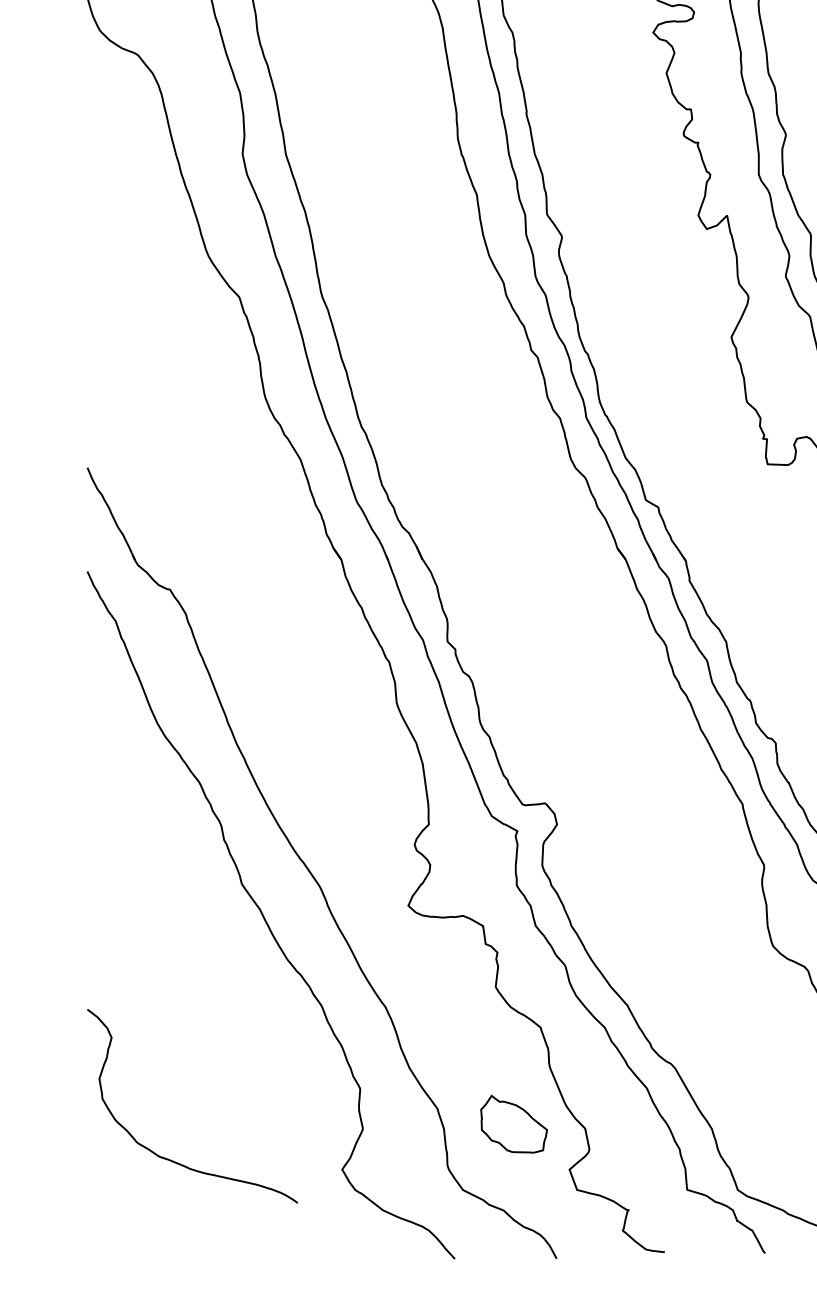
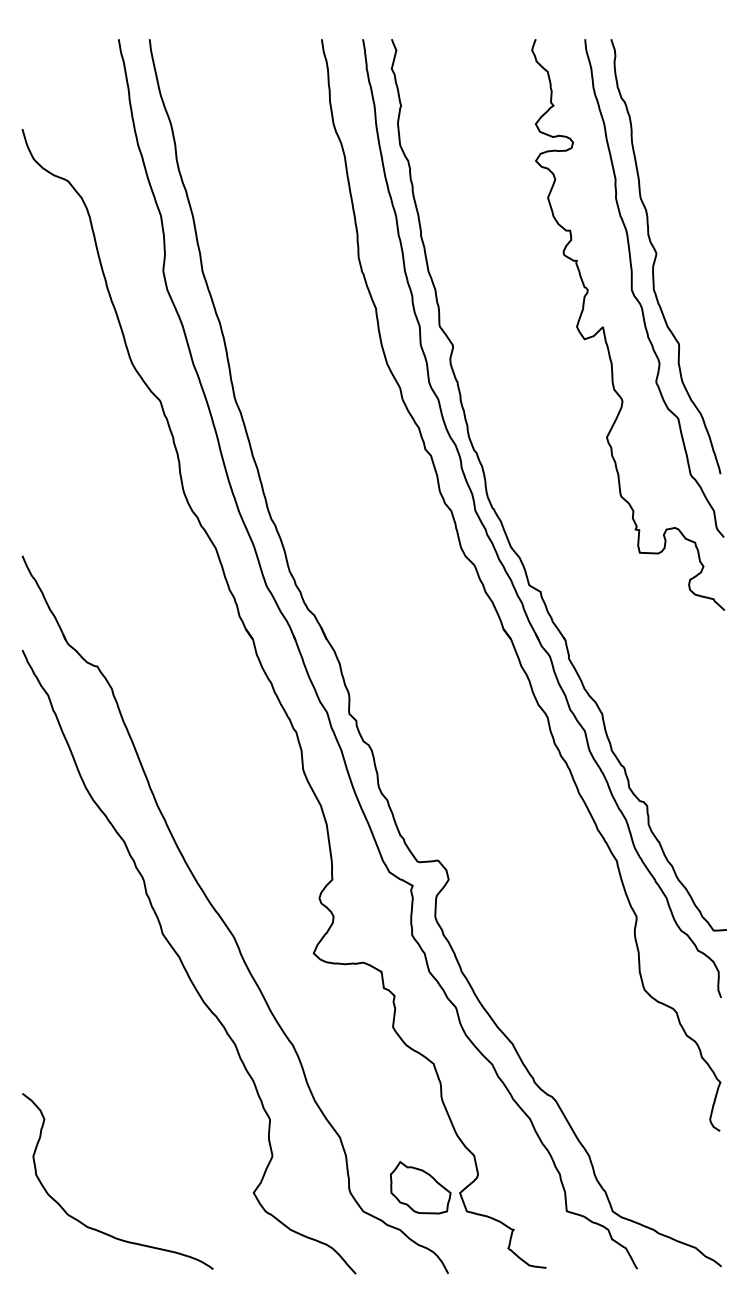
part: (513, 1123) -> (420, 1187), moved
curve: (173, 1160) -> (100, 1230), moved

